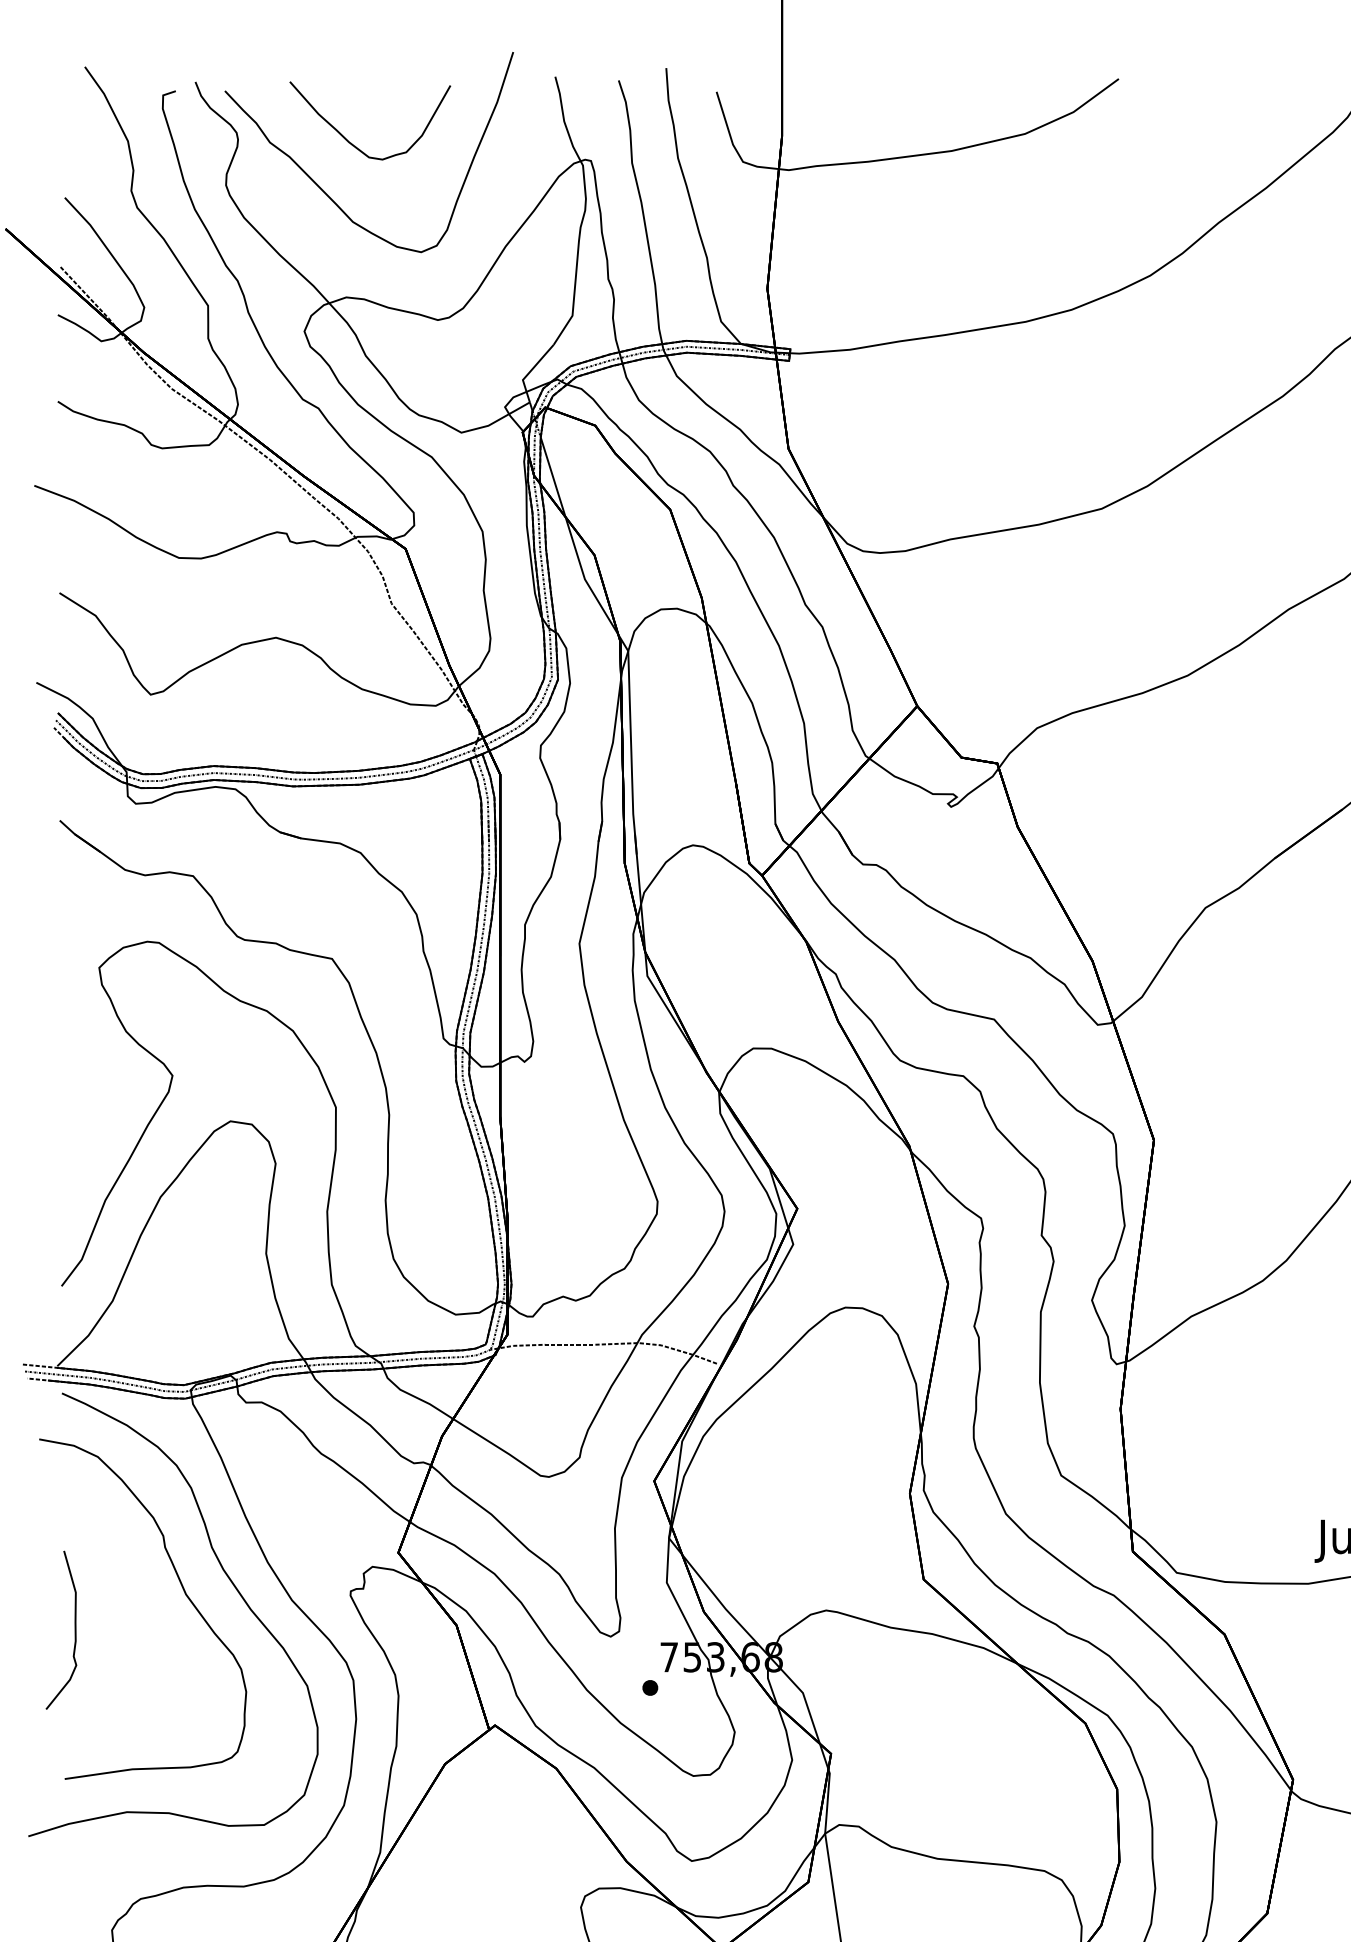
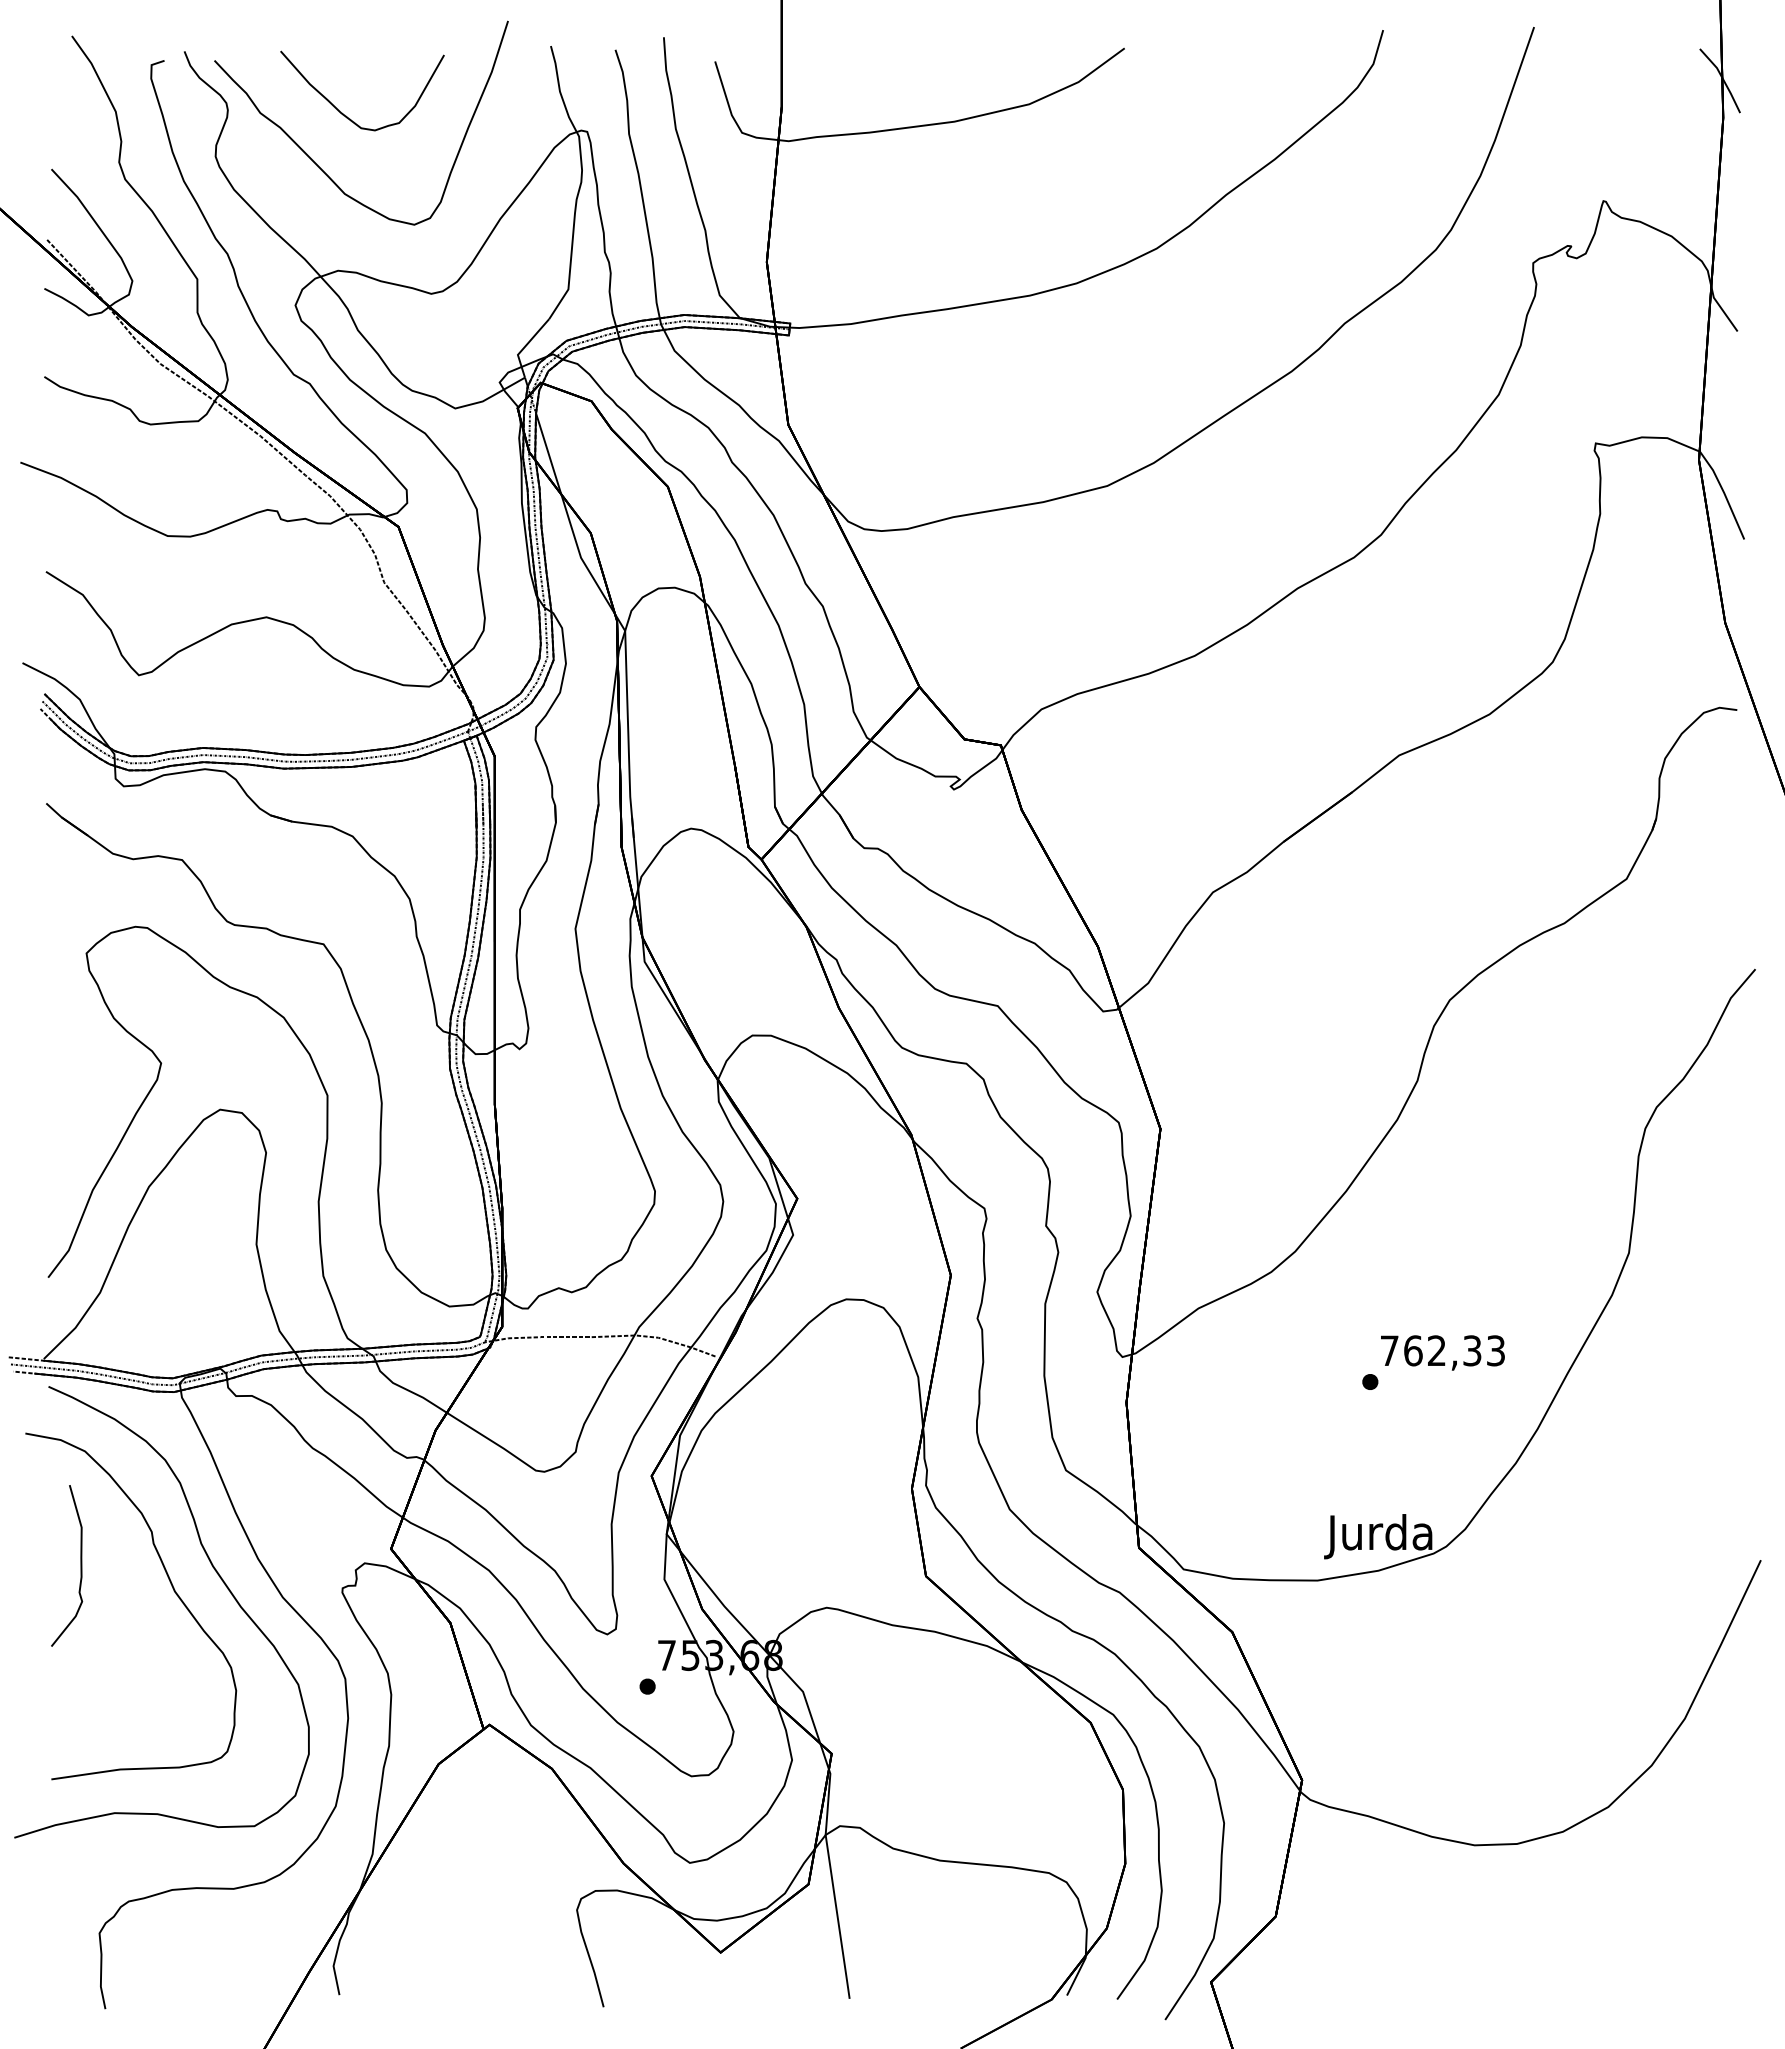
curve: (74, 1629) -> (80, 1565), moved

